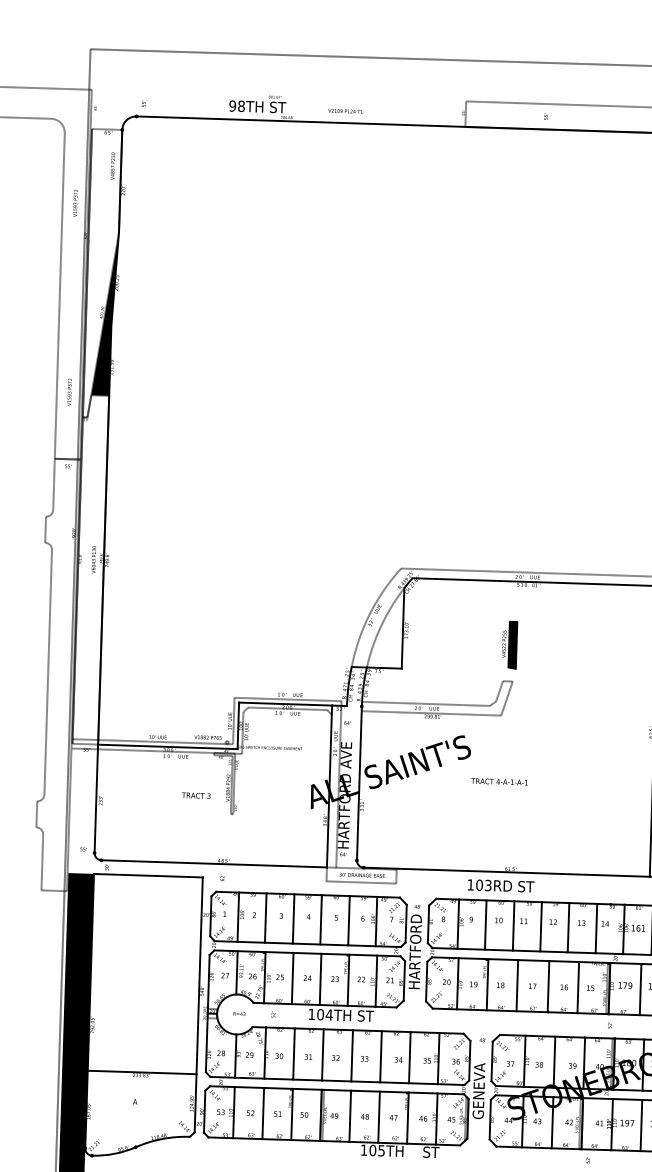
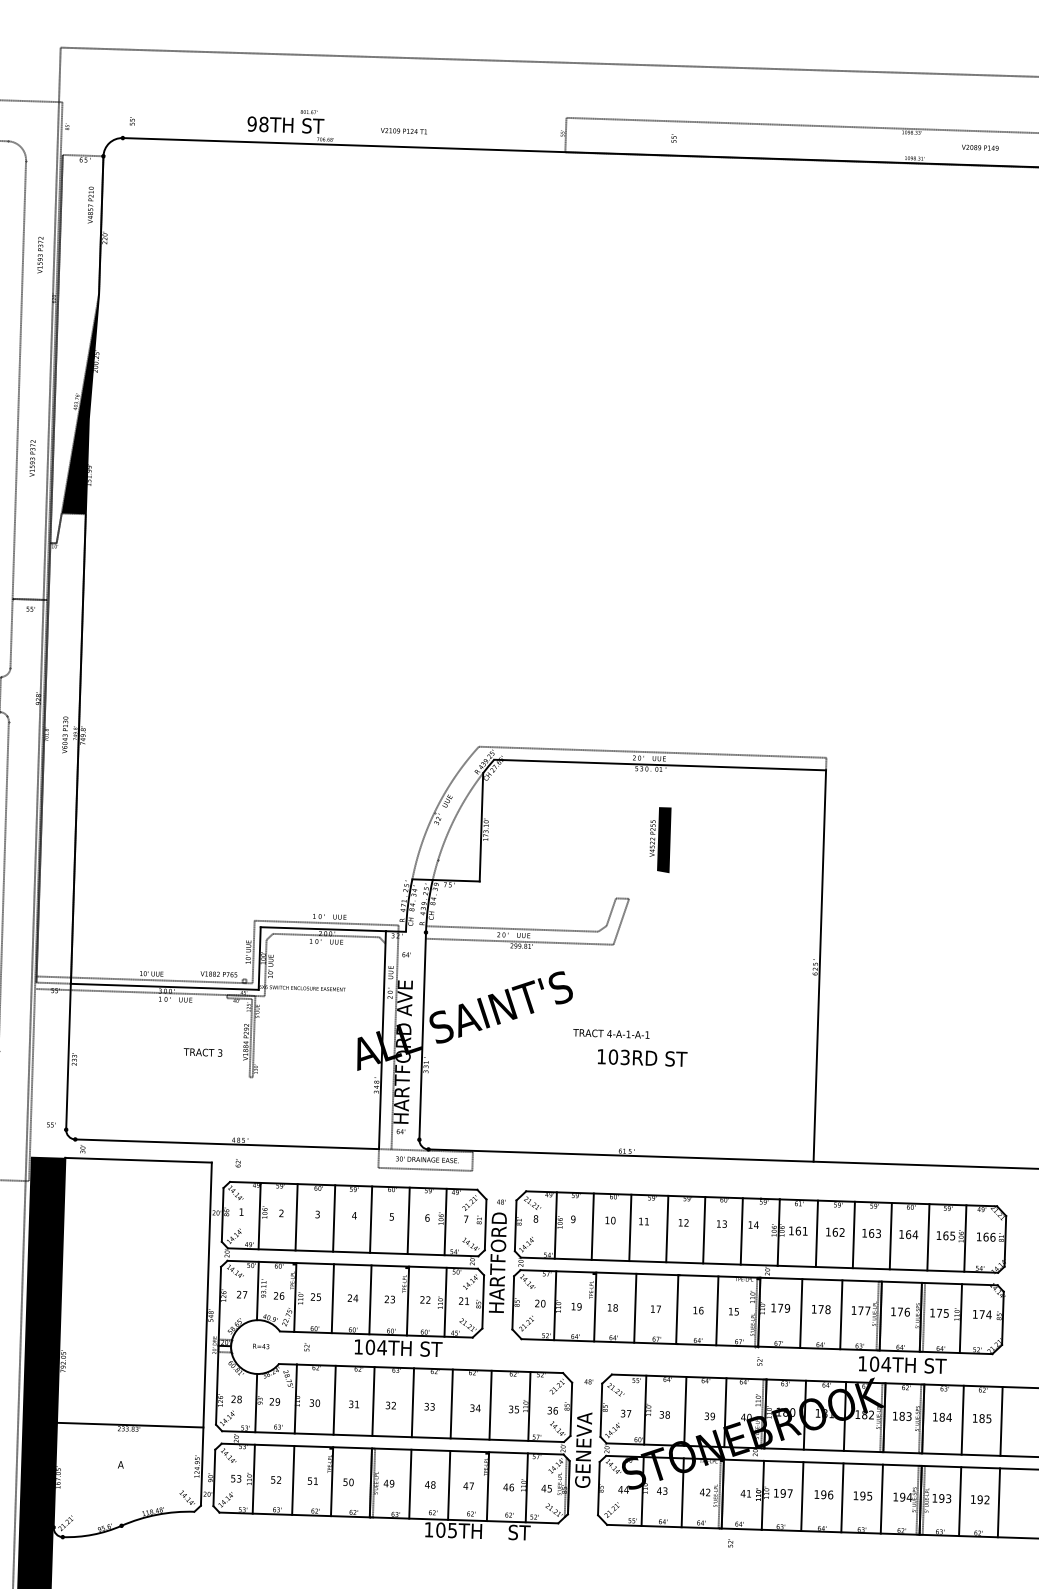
text: (69, 392) -> (32, 458), moved
text: (510, 644) -> (660, 839), moved
text: (501, 885) -> (642, 1057), moved

